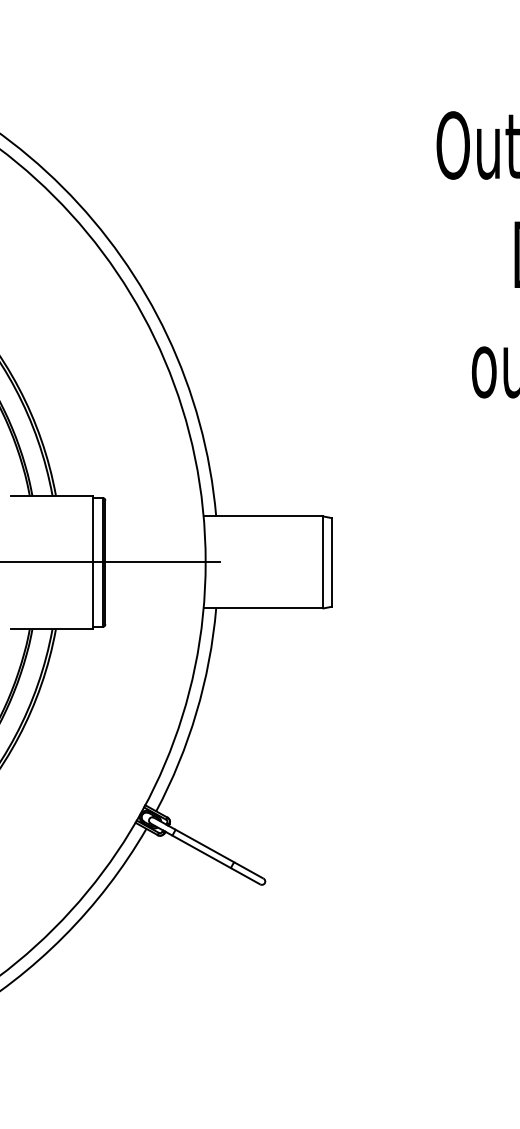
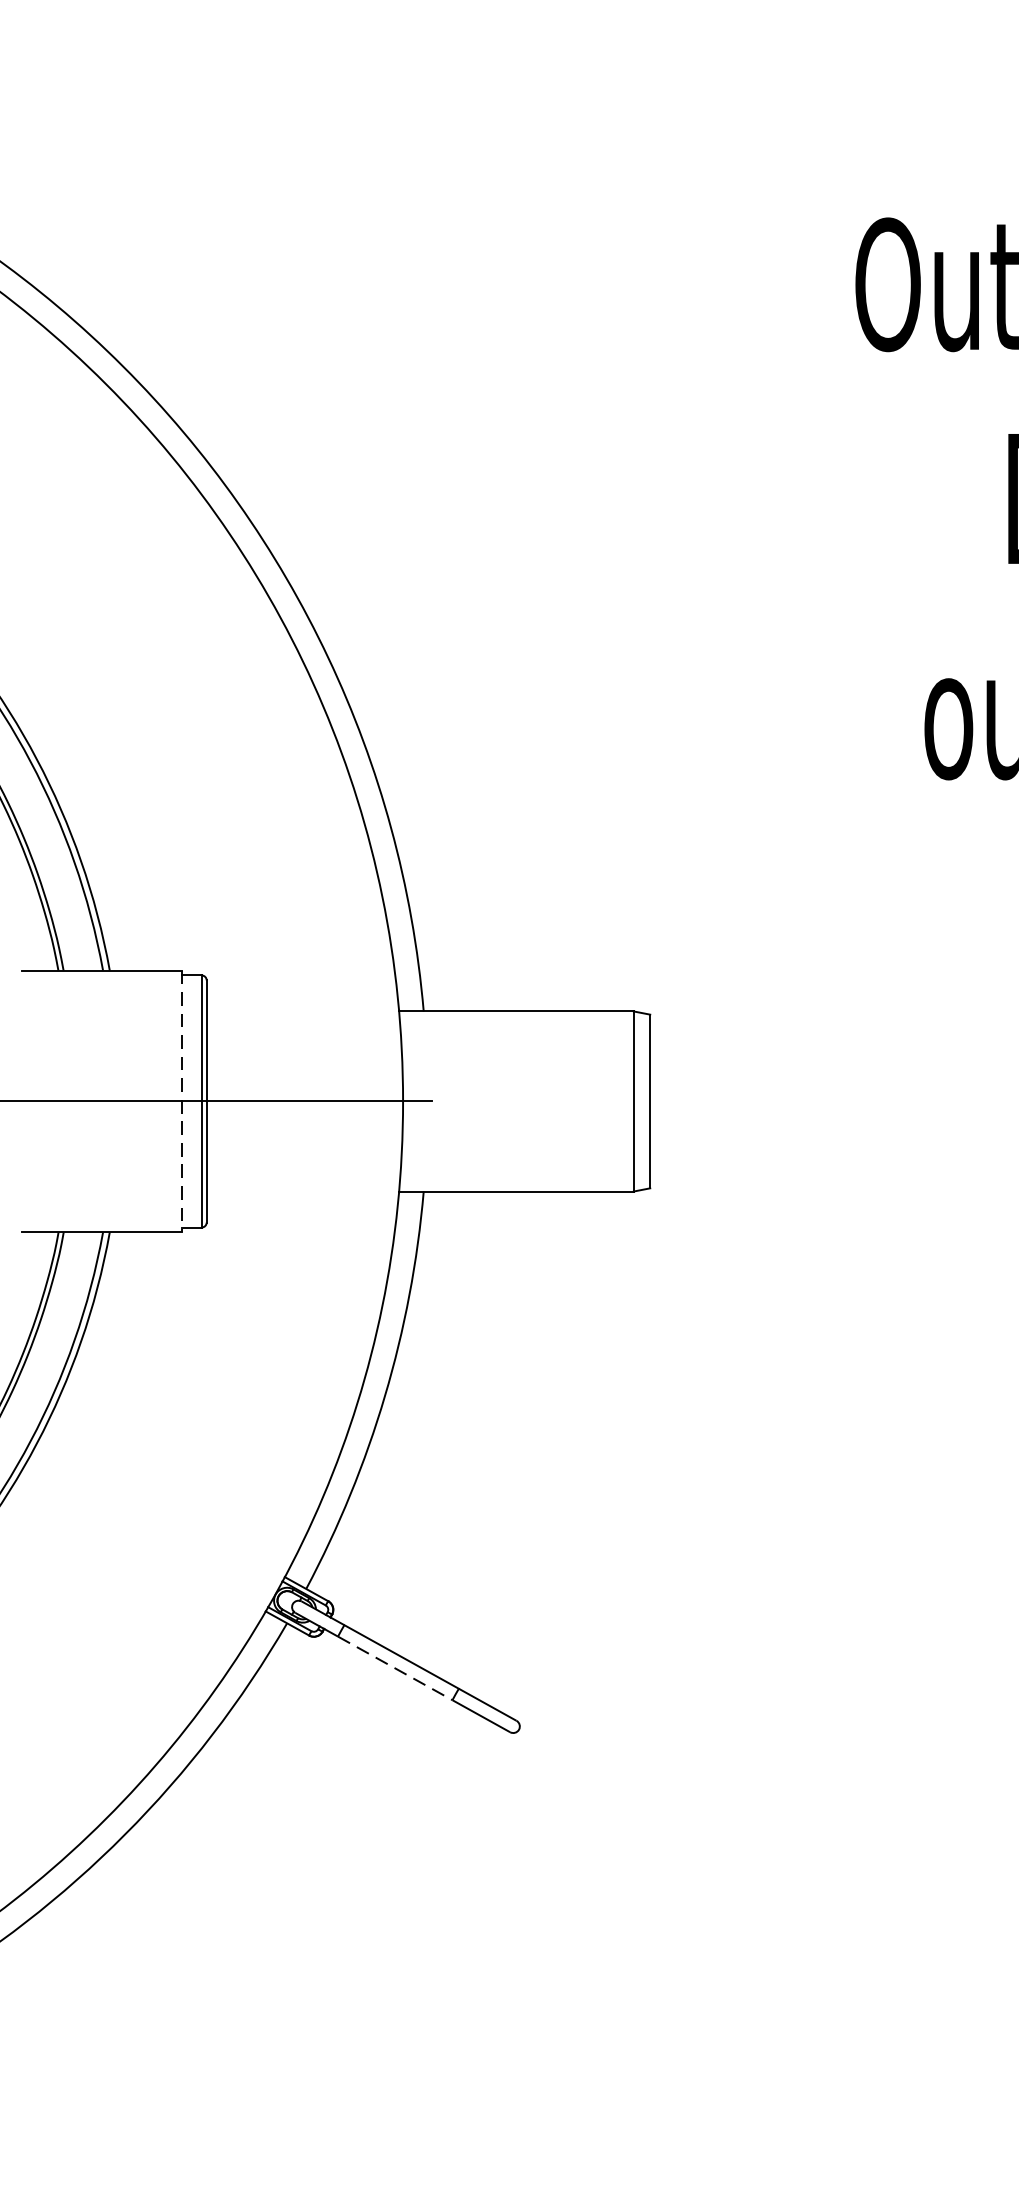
line: (92, 562) -> (181, 1101), solid -> dashed
line: (202, 852) -> (396, 1669), solid -> dashed

